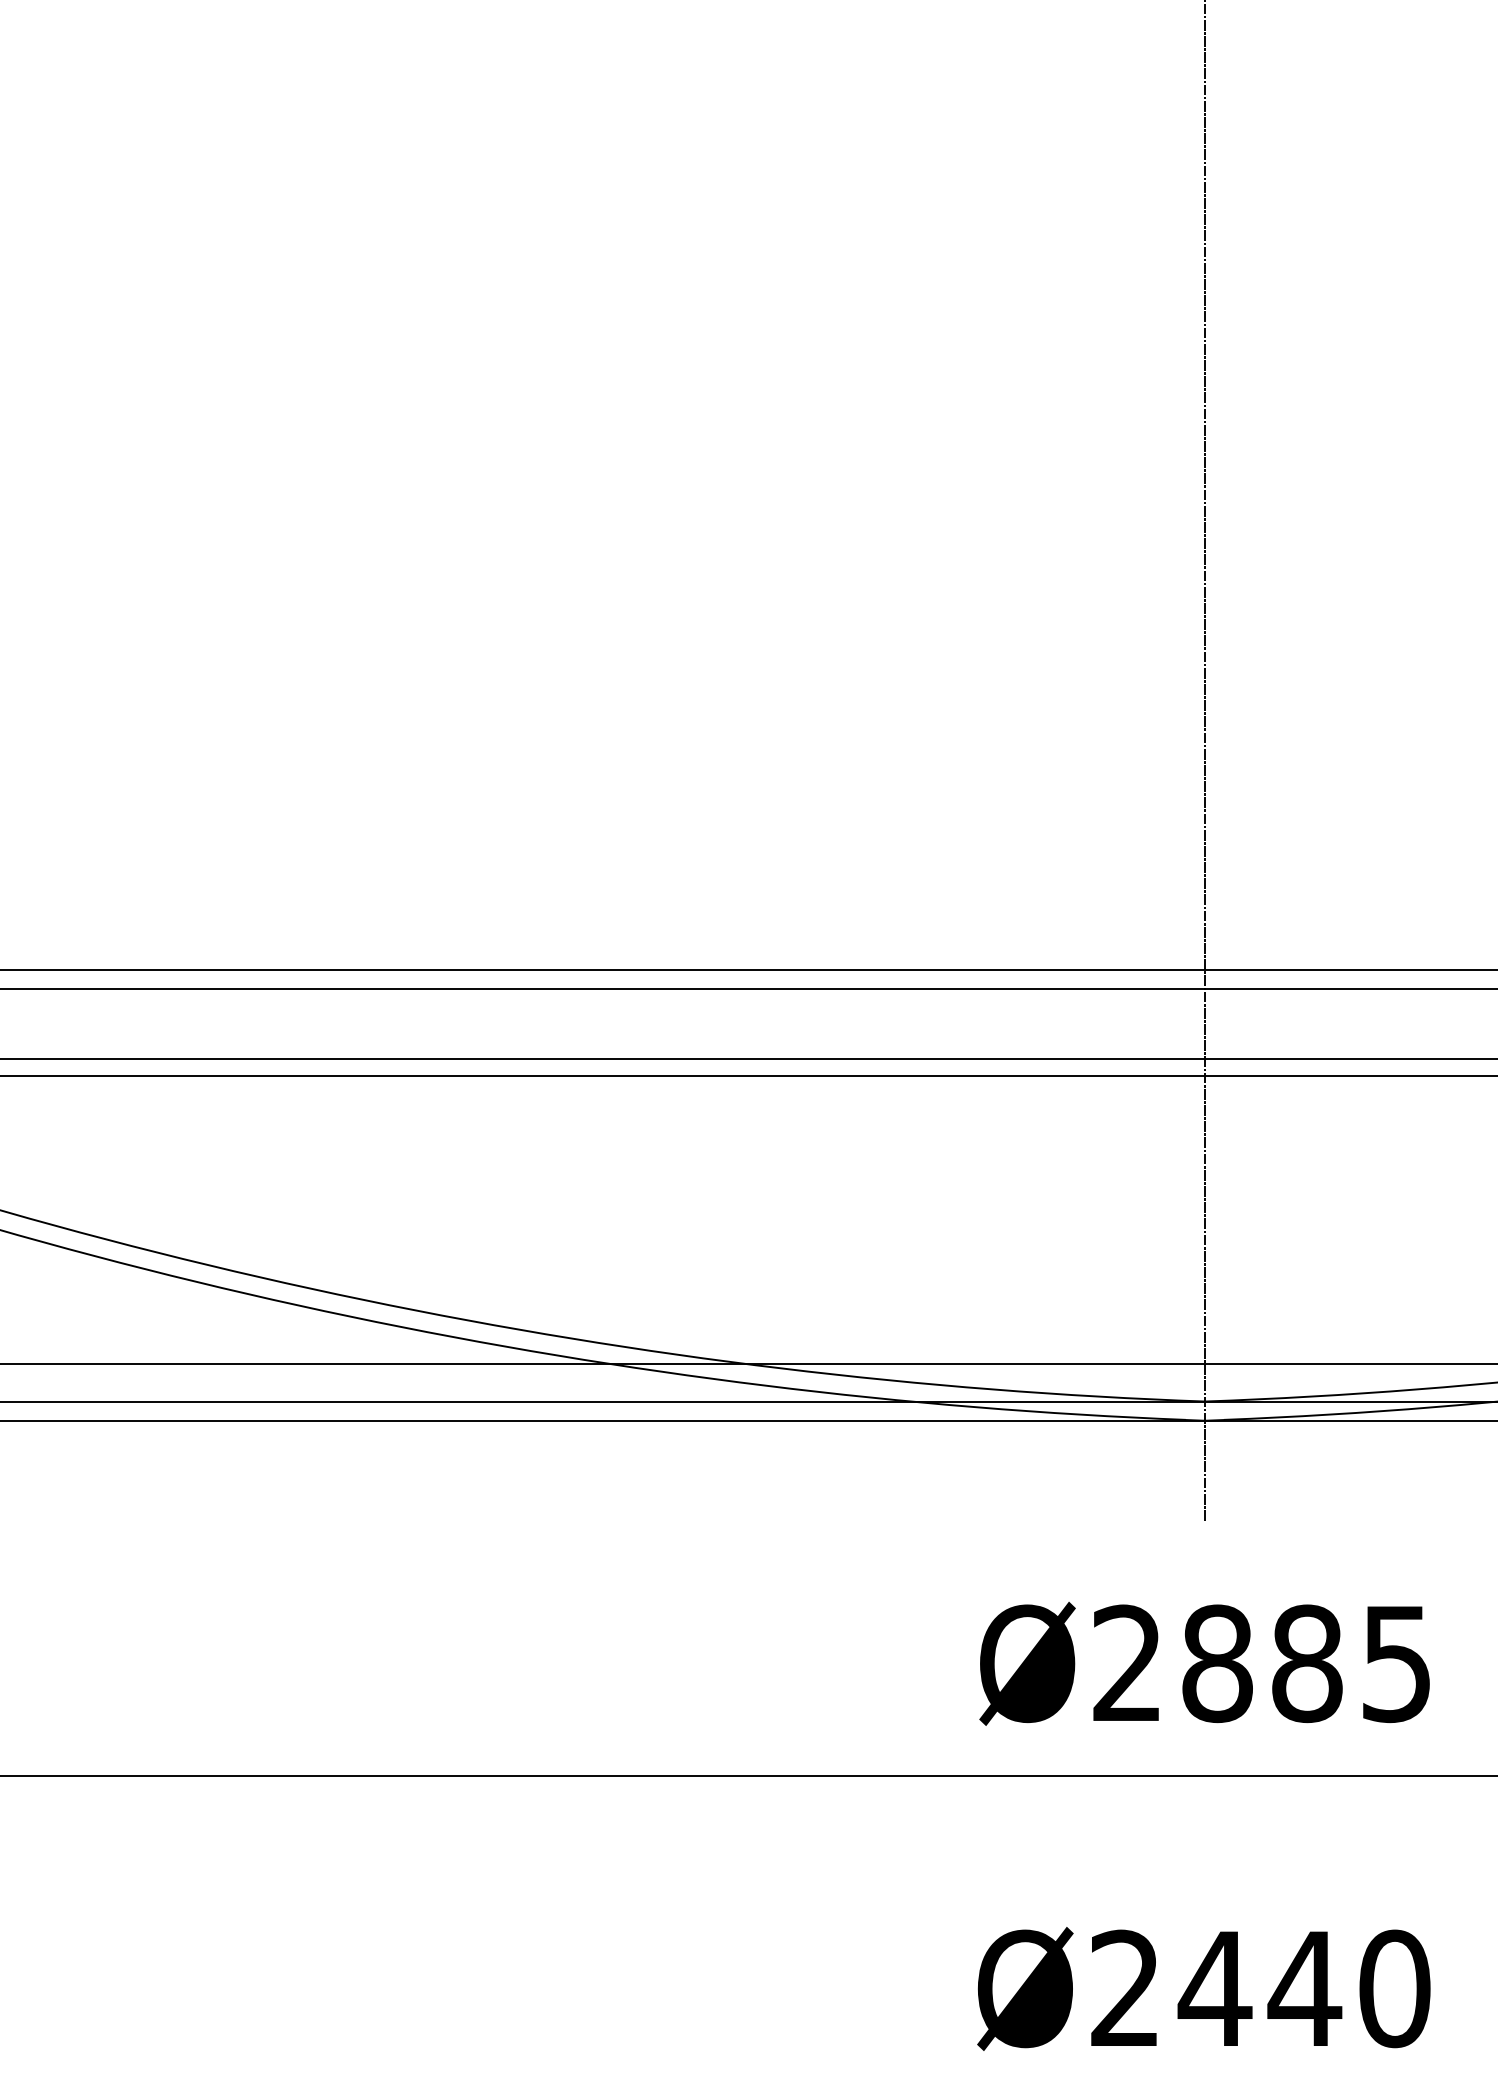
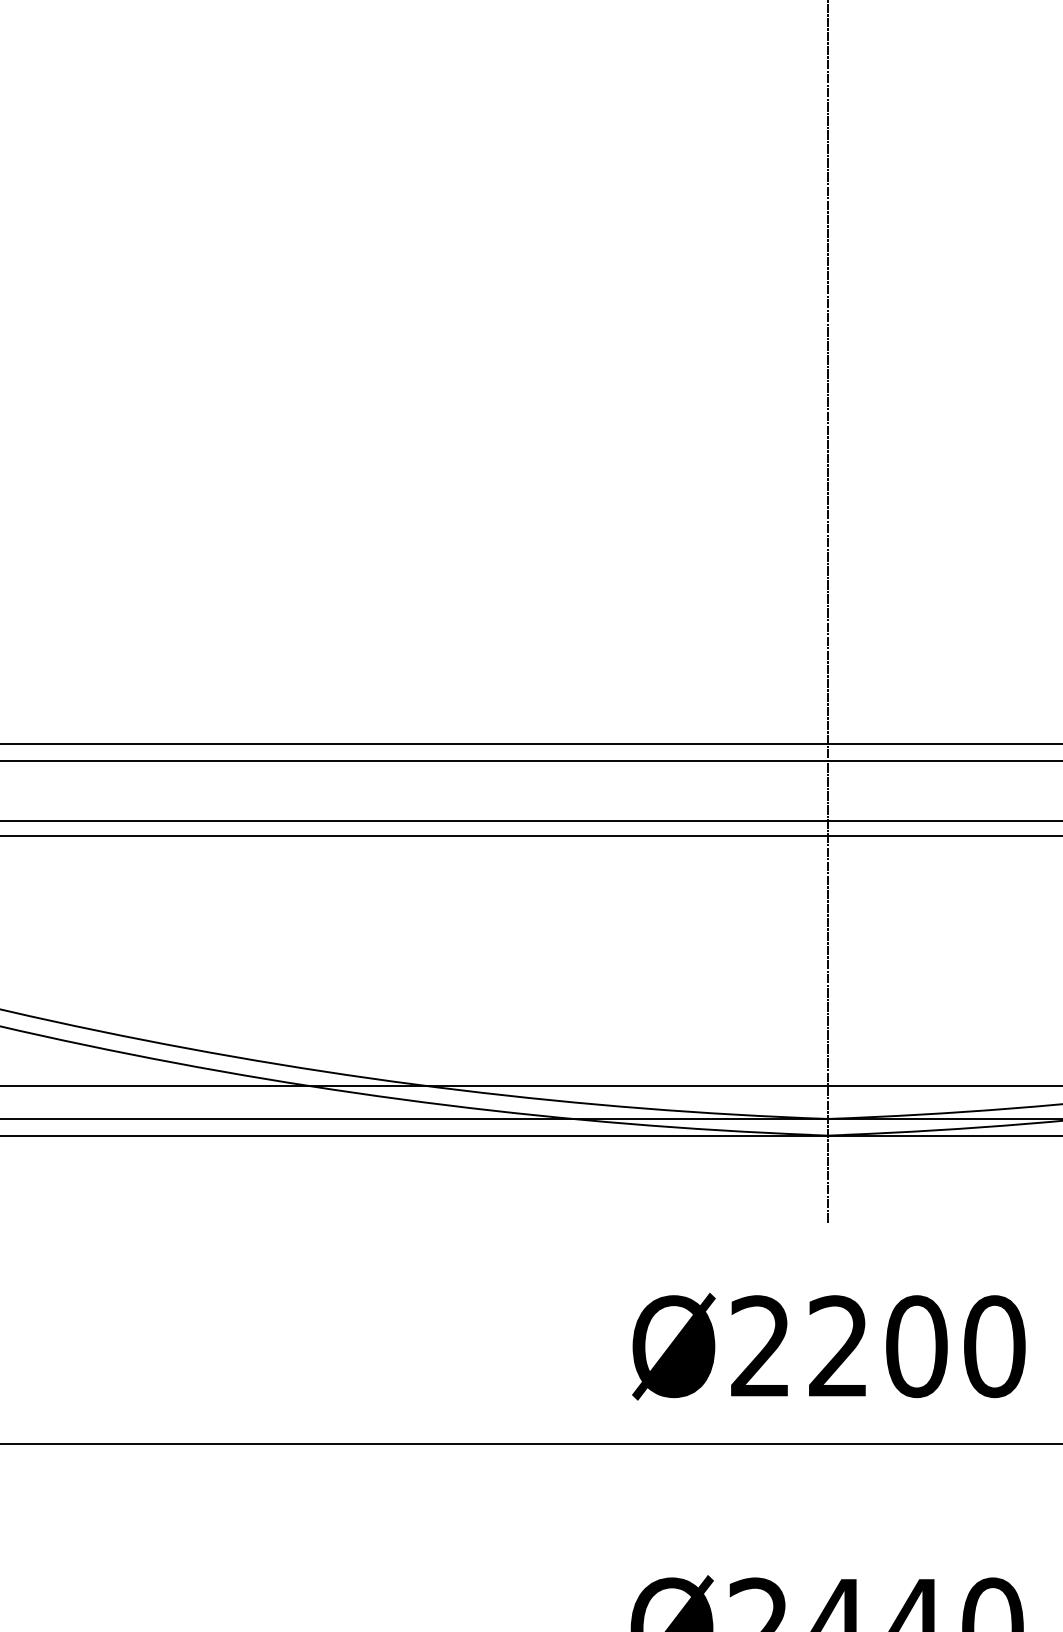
text: (1307, 1663) -> (916, 1346), Ø2885 -> Ø2200

